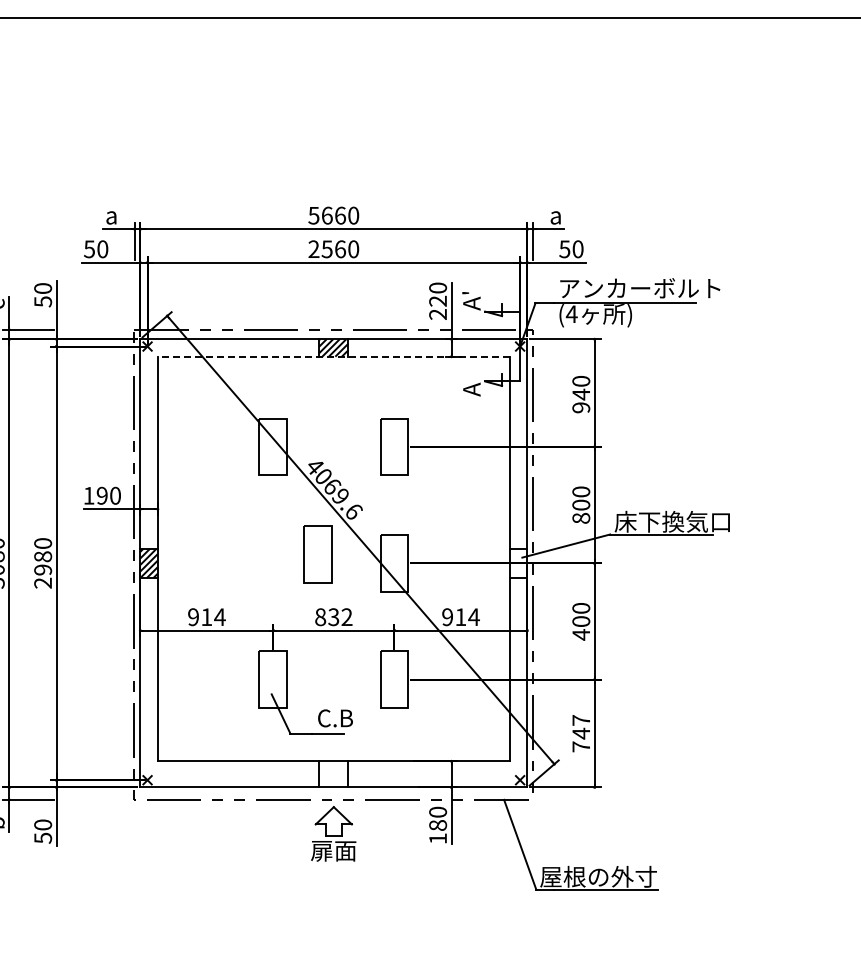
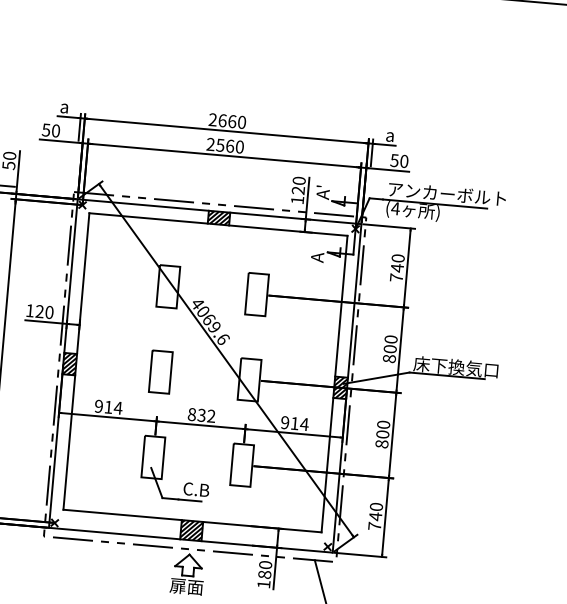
text: (313, 215) -> (212, 119), 5660 -> 2660
text: (437, 314) -> (297, 200), 220 -> 120
line: (333, 356) -> (218, 224), dashed -> solid
text: (581, 407) -> (396, 277), 940 -> 740
text: (101, 495) -> (39, 311), 190 -> 120
part: (317, 554) -> (160, 372), moved
hatch: (518, 562) -> (340, 387), added
text: (581, 634) -> (382, 443), 400 -> 800
text: (581, 720) -> (376, 507), 747 -> 740
hatch: (333, 774) -> (191, 530), added

